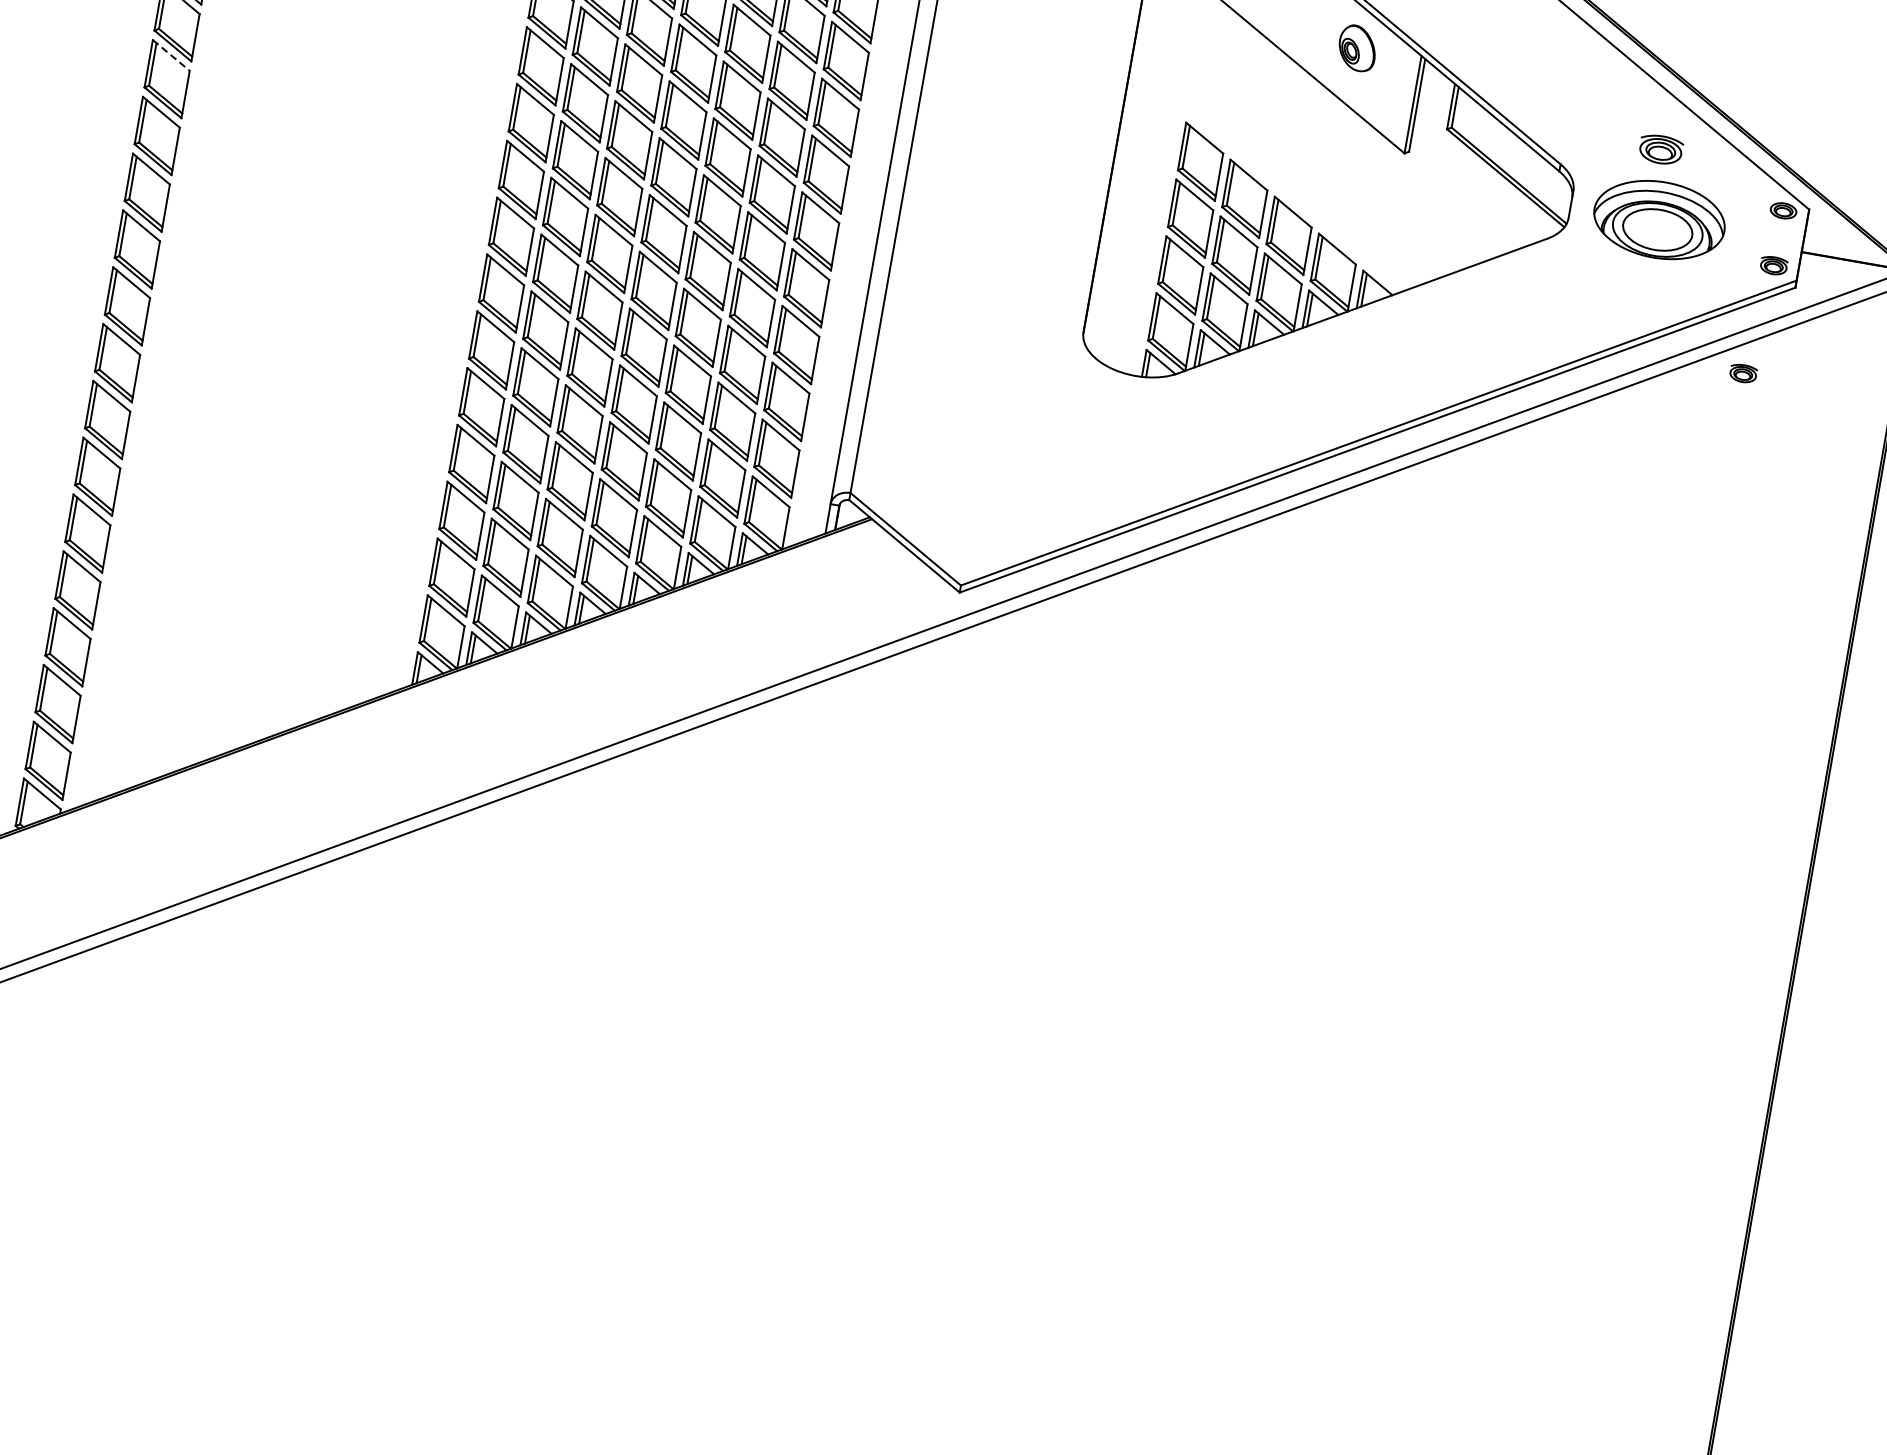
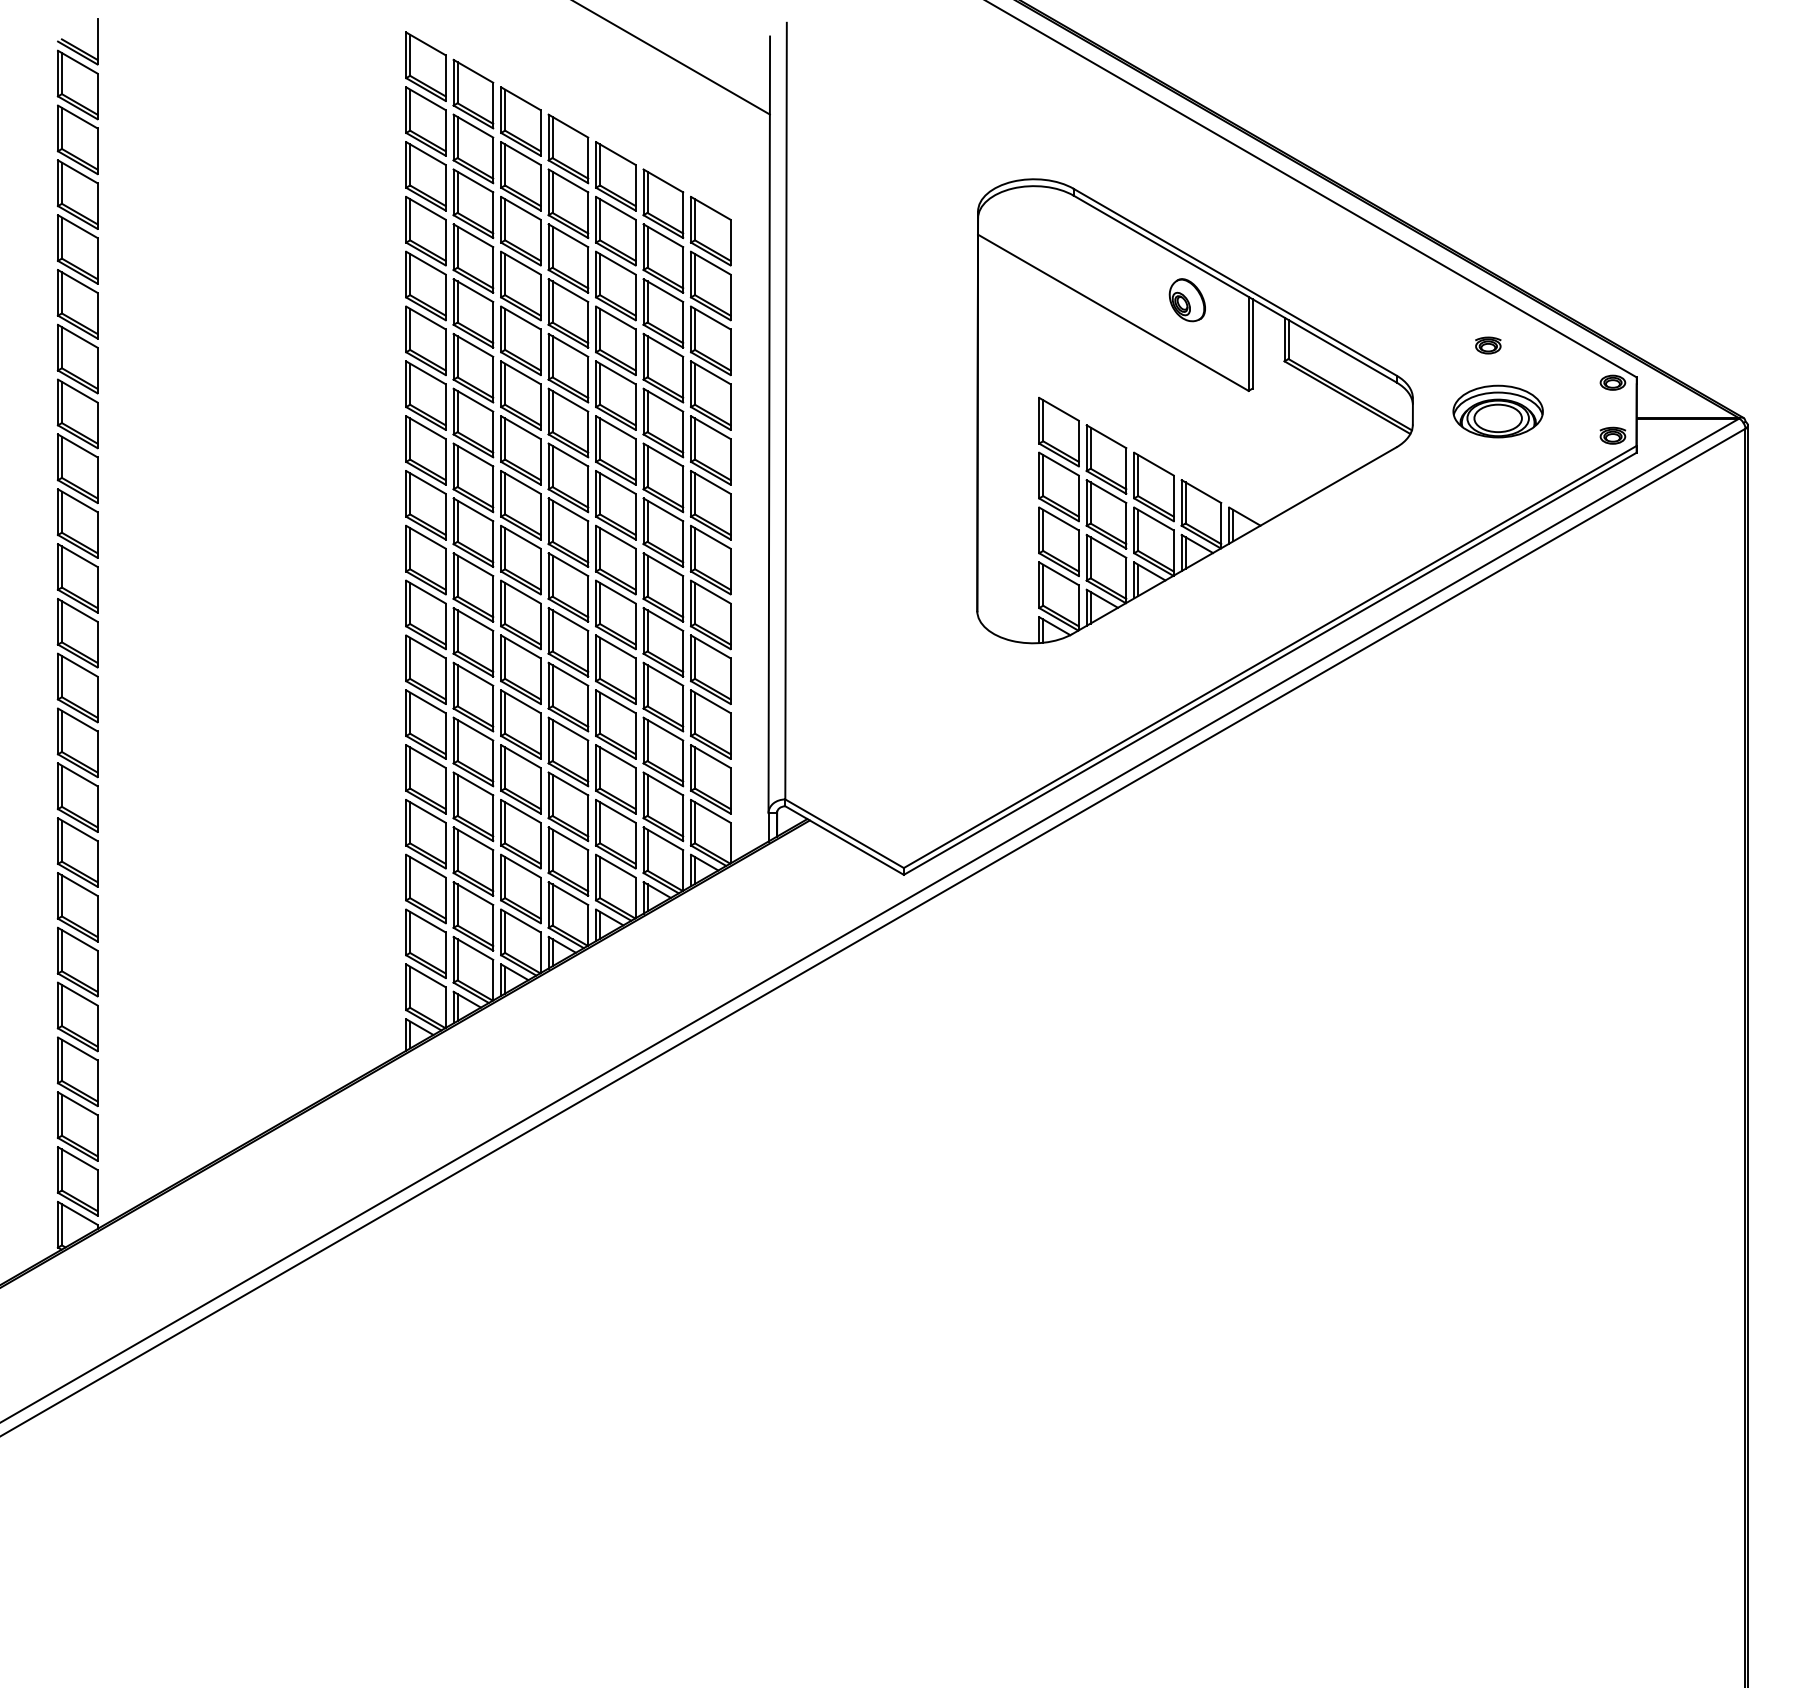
line: (171, 55) -> (77, 500), dashed -> solid
part: (1661, 149) -> (1488, 345), size x0.62
part: (1658, 219) -> (1497, 411), size x0.71
part: (1742, 373) -> (1601, 541), removed

